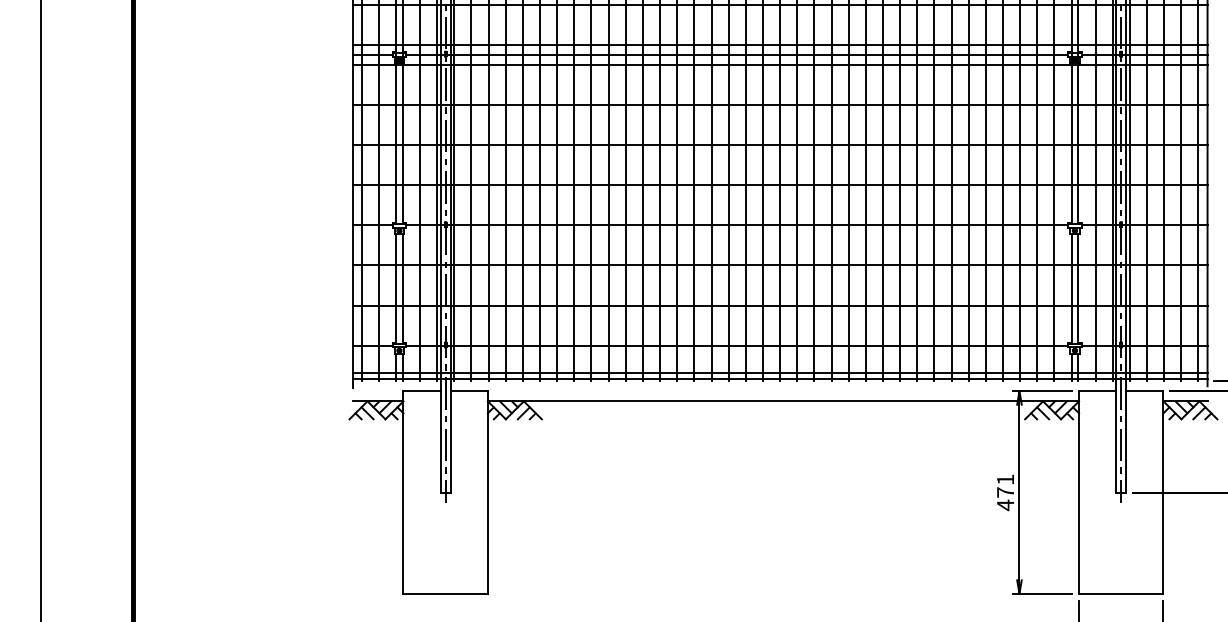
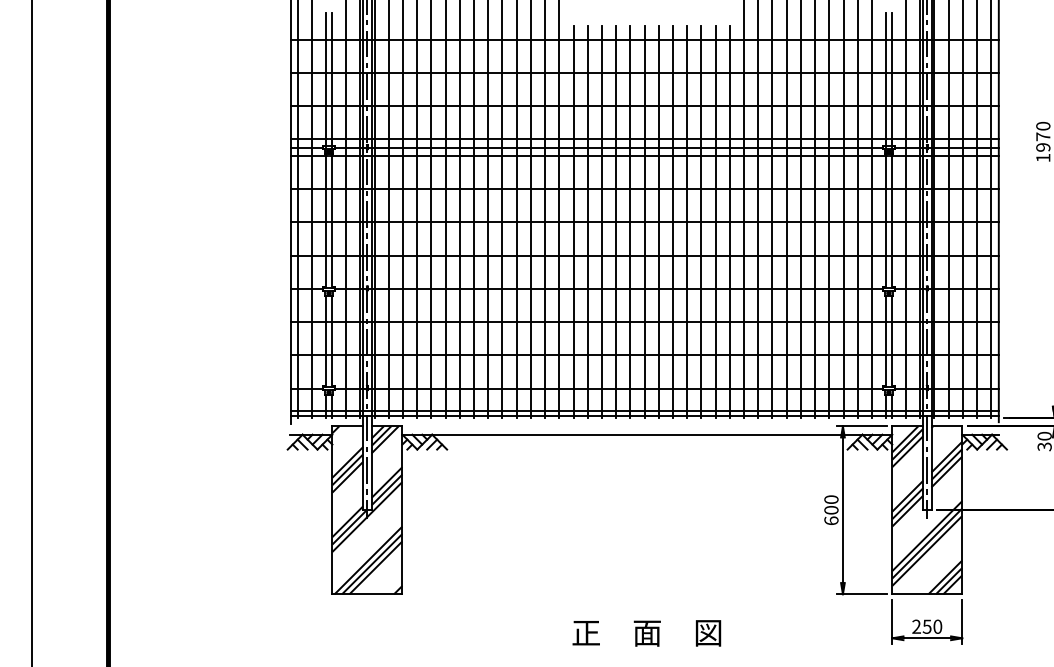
hatch: (445, 492) -> (367, 510), added
text: (1005, 492) -> (831, 510), 471 -> 600
hatch: (1121, 492) -> (927, 510), added

